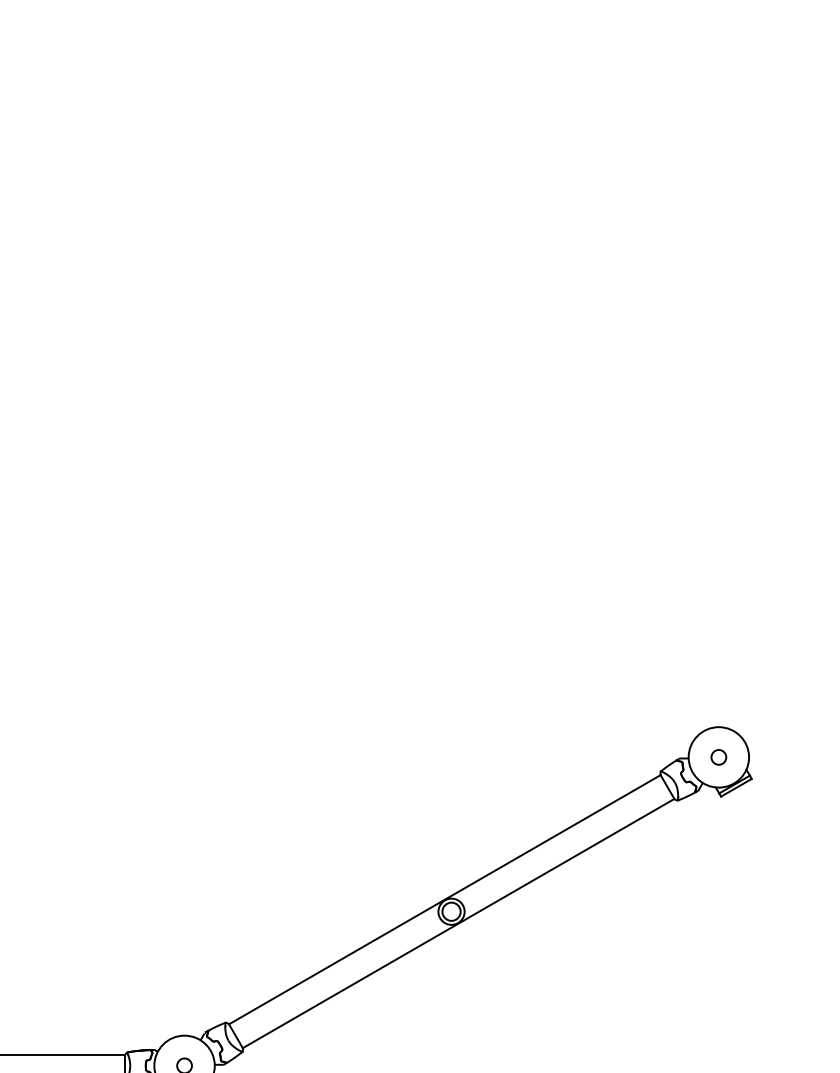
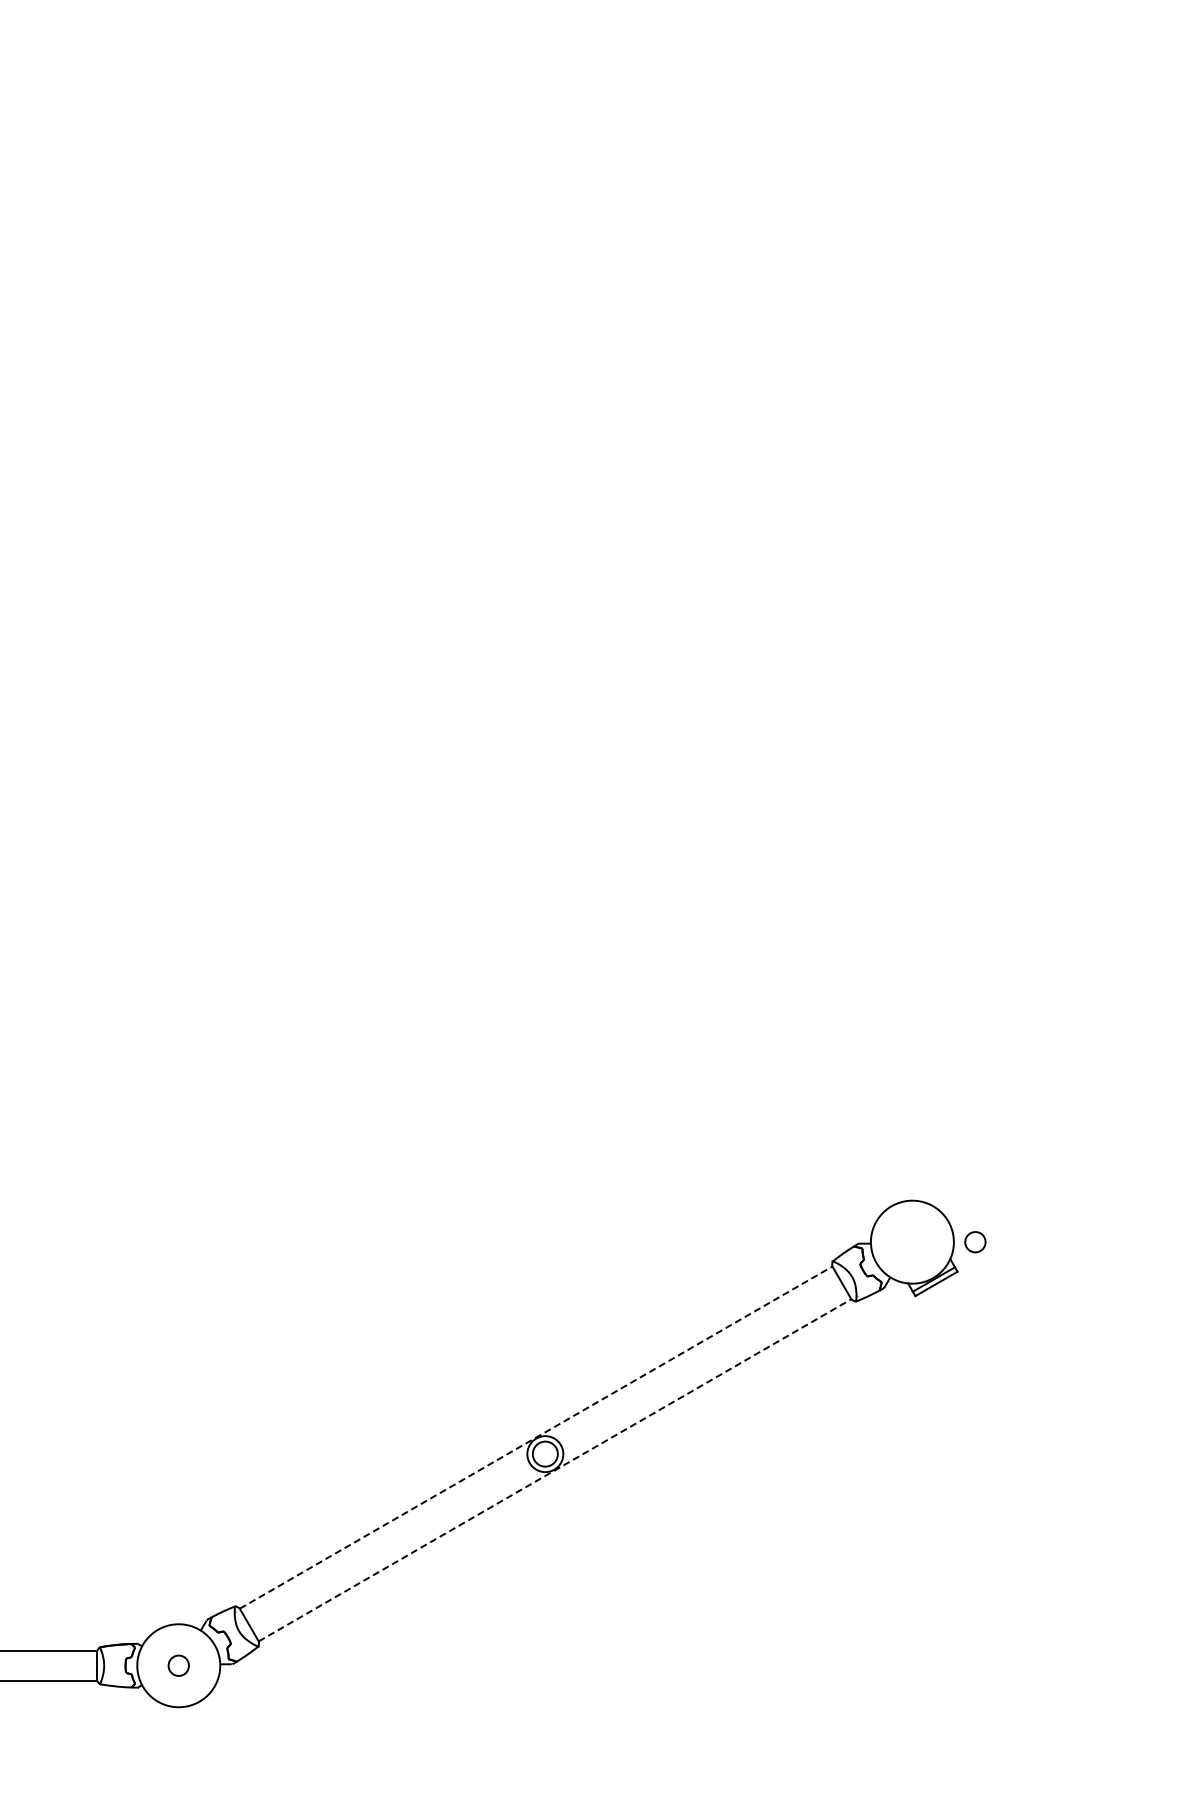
circle: (718, 757) -> (975, 1242), moved
line: (445, 899) -> (536, 1437), solid -> dashed
line: (458, 923) -> (555, 1470), solid -> dashed

